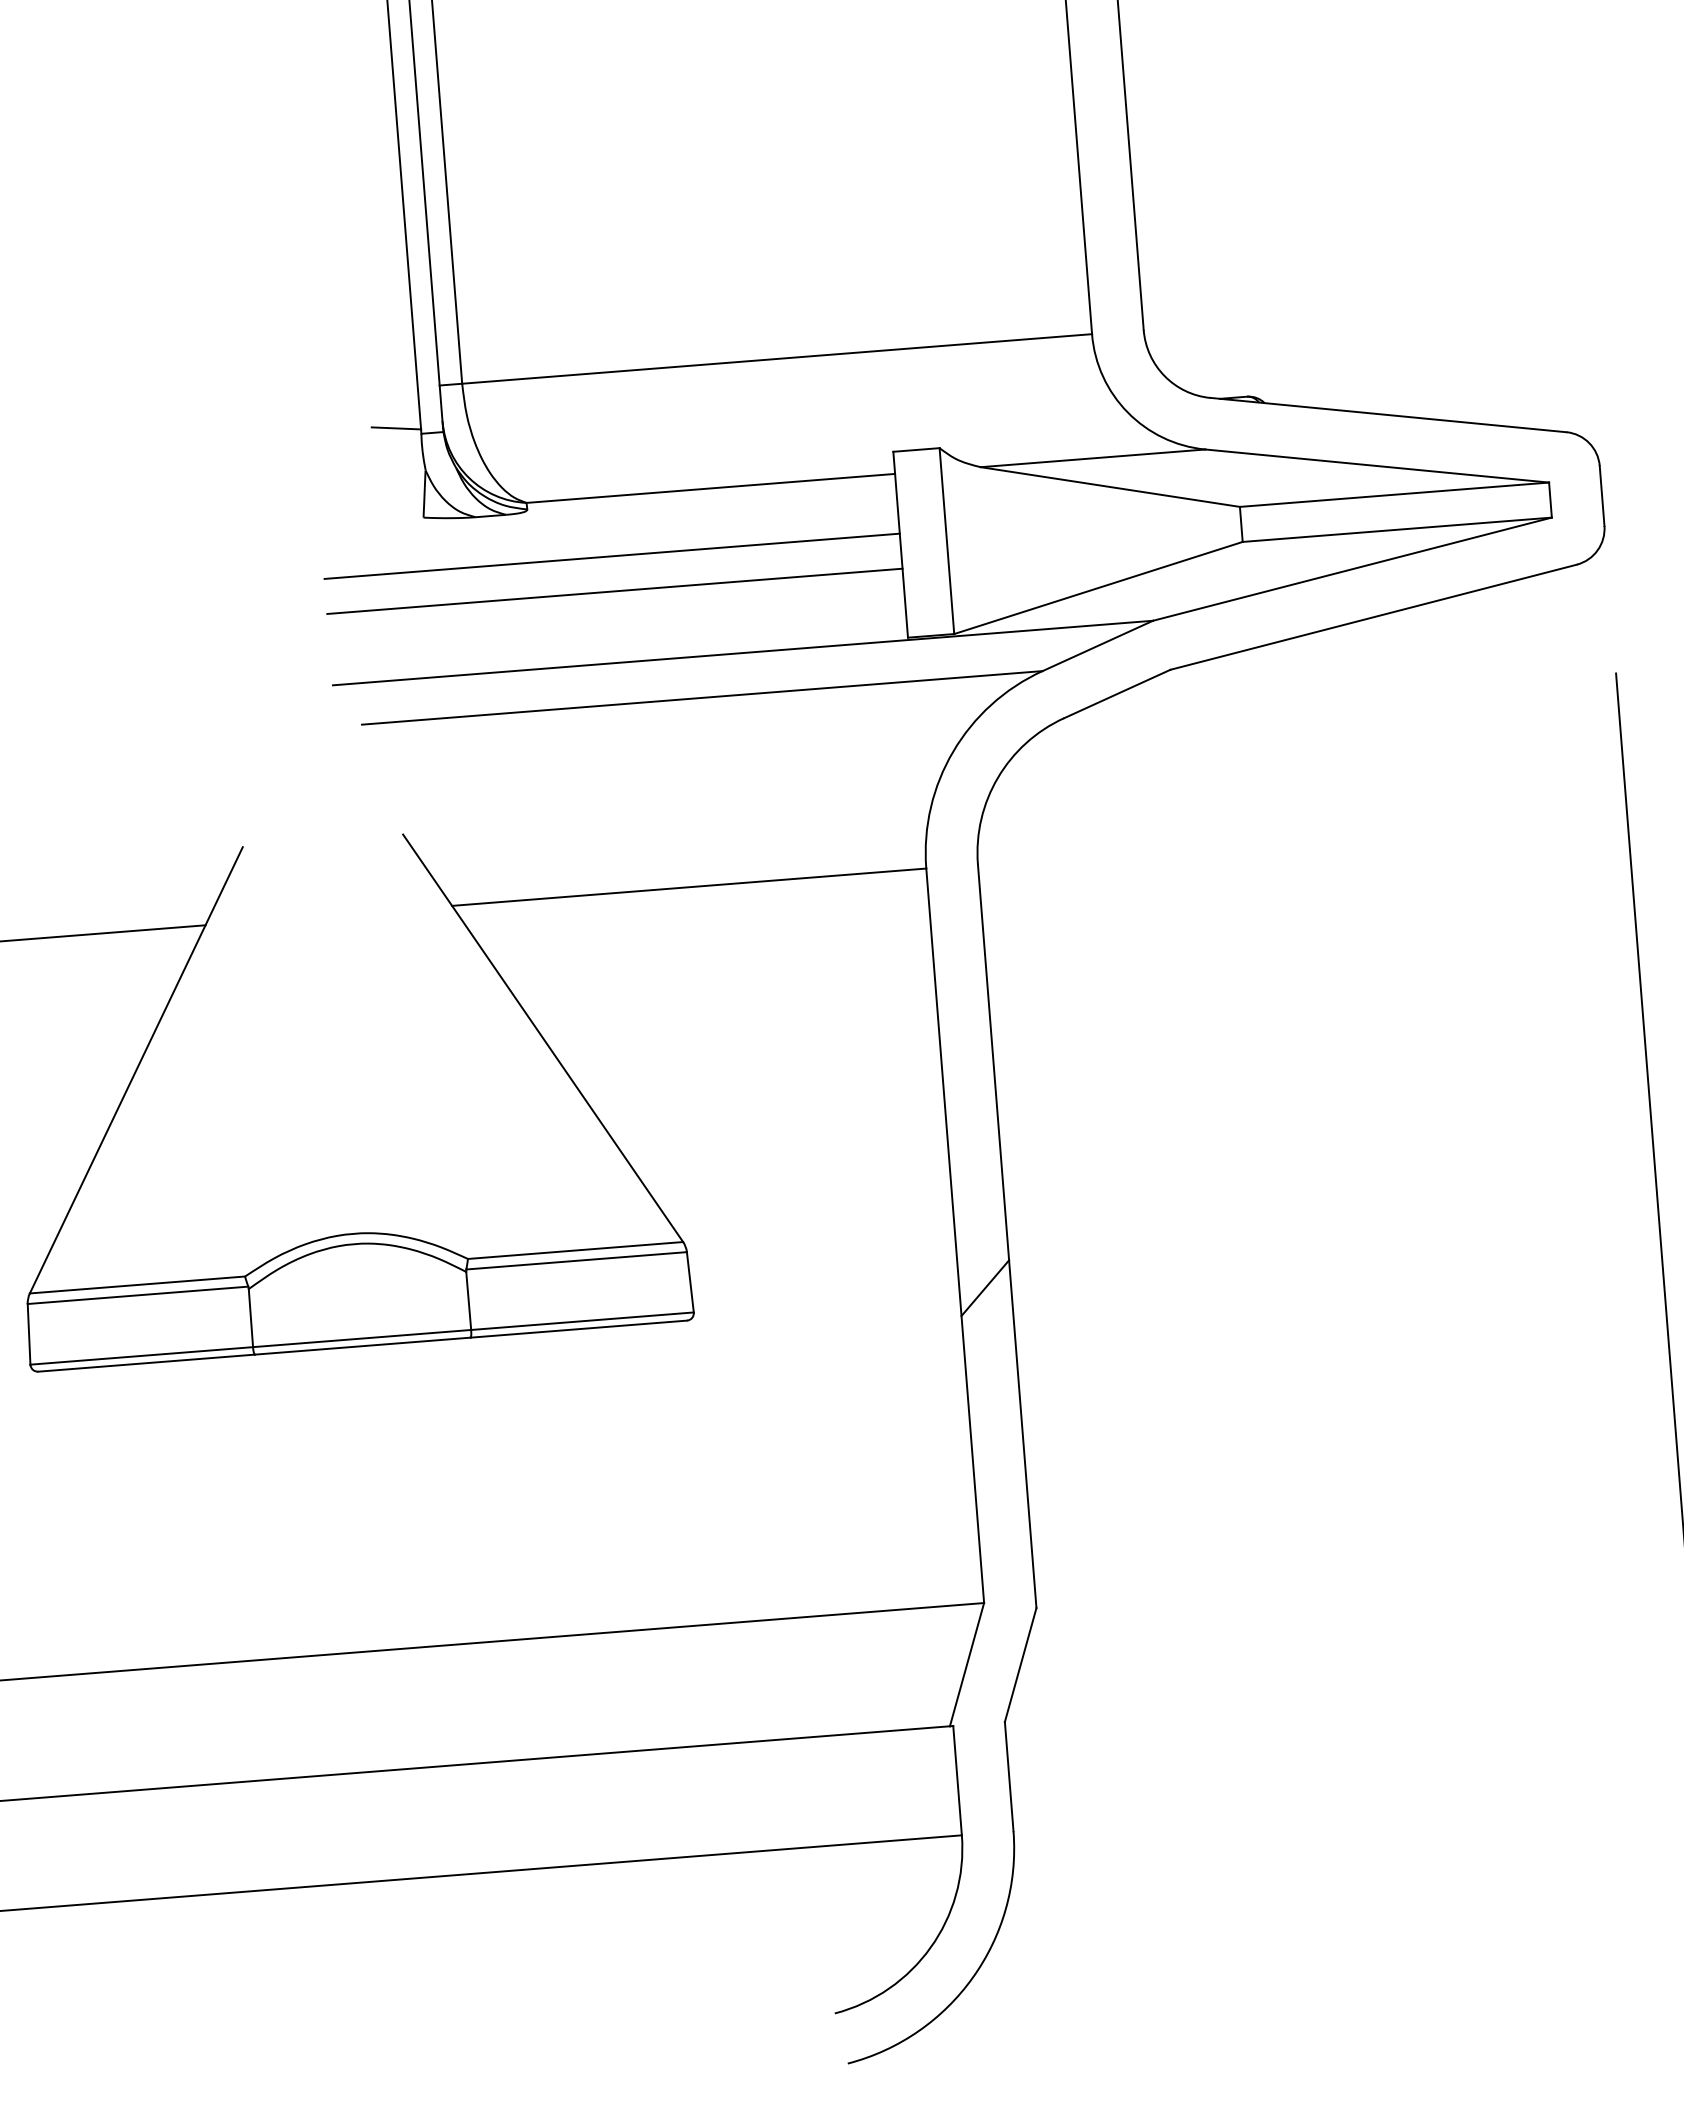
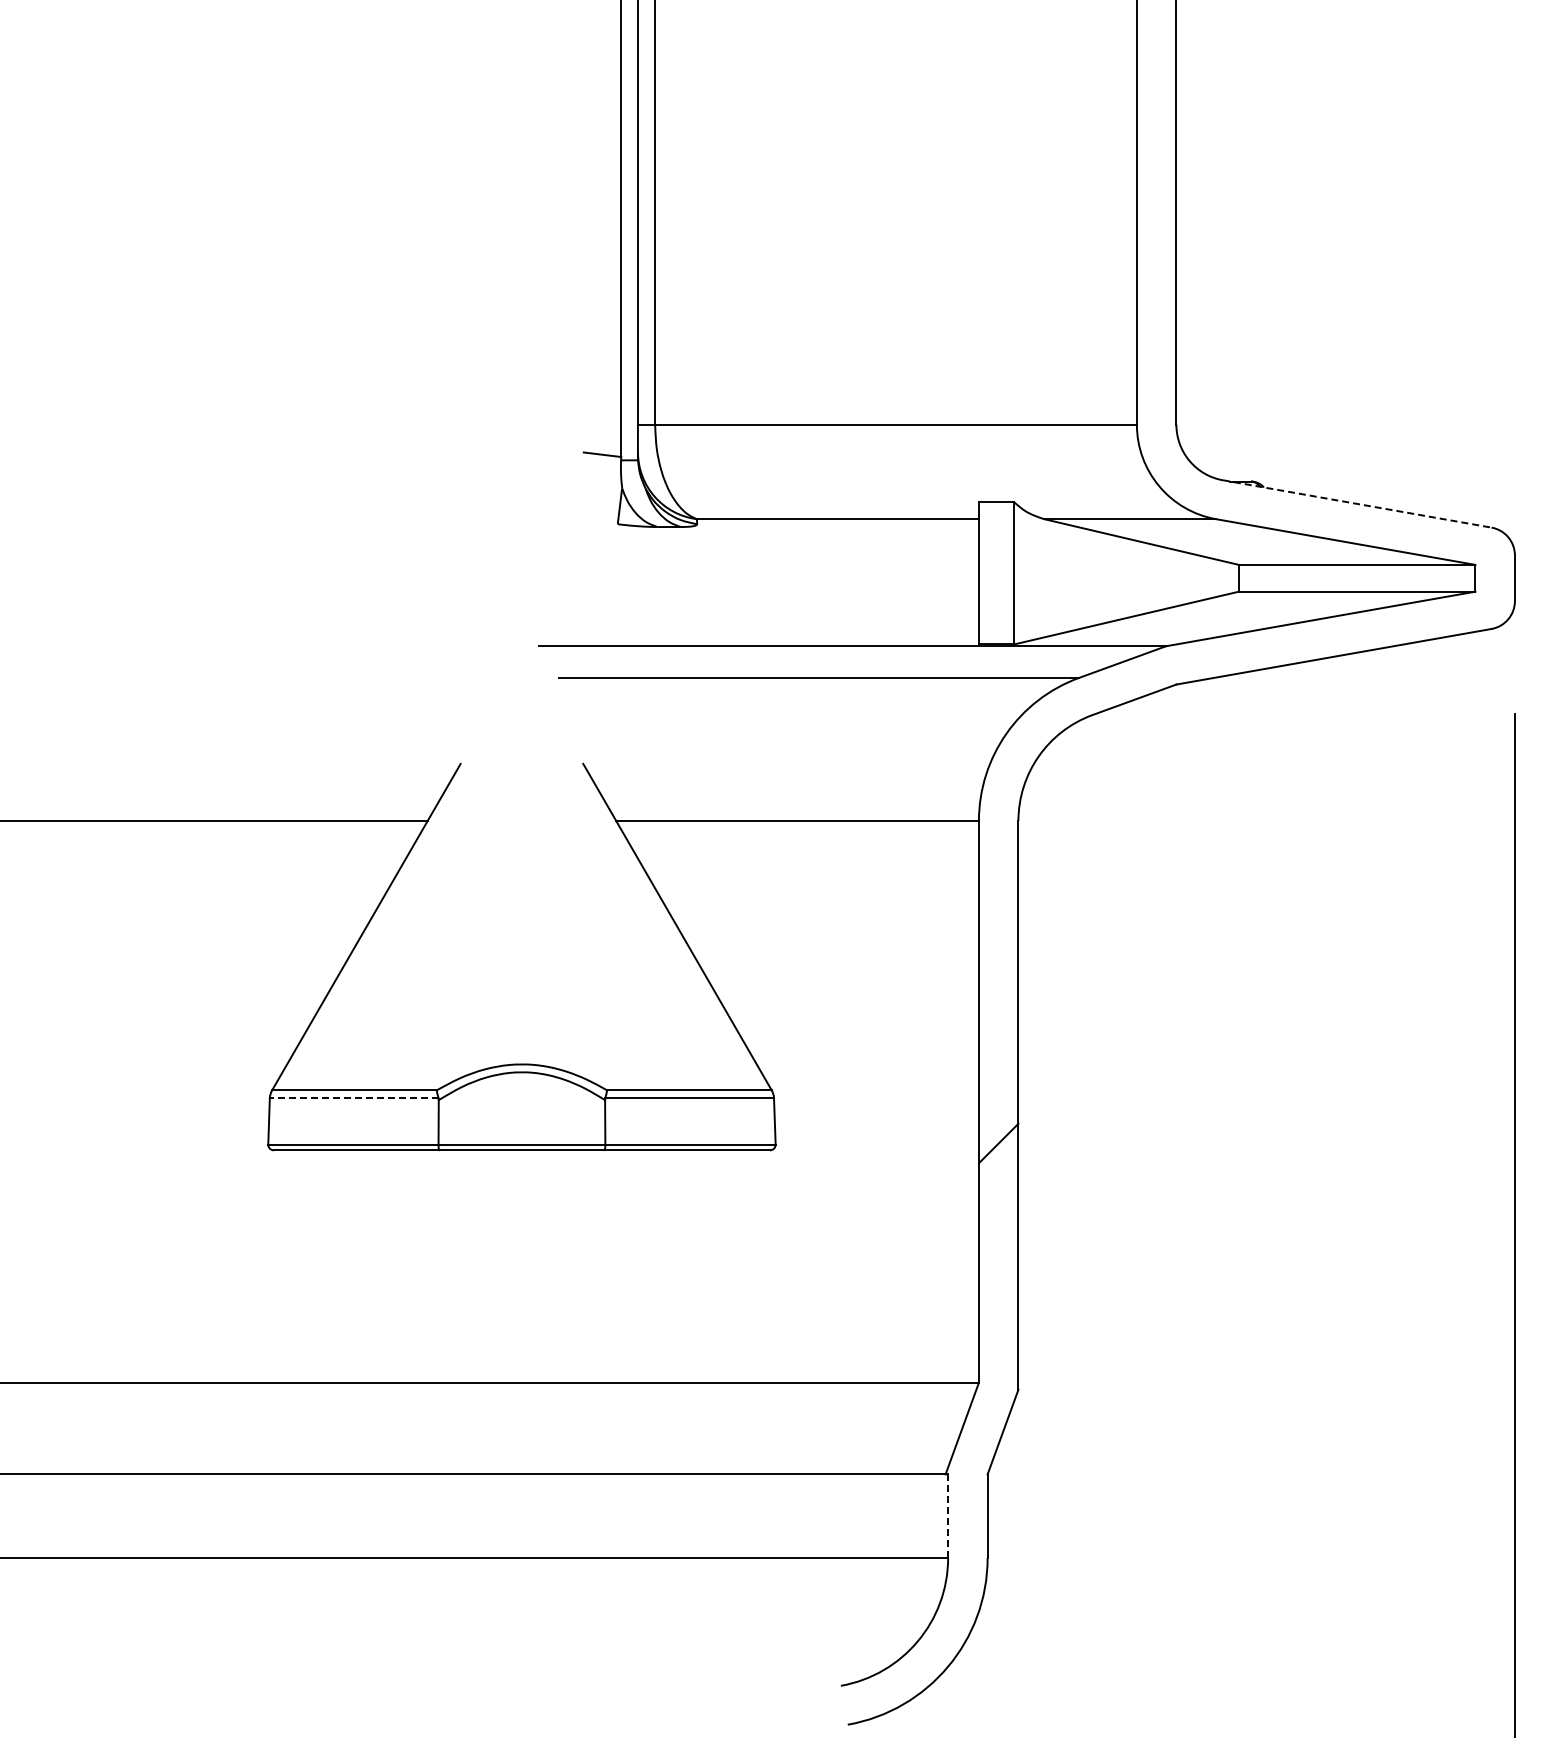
line: (1388, 415) -> (1357, 504), solid -> dashed
line: (611, 555) -> (758, 564), removed
line: (614, 591) -> (758, 591), removed
line: (137, 1295) -> (353, 1098), solid -> dashed
line: (958, 1780) -> (948, 1516), solid -> dashed

